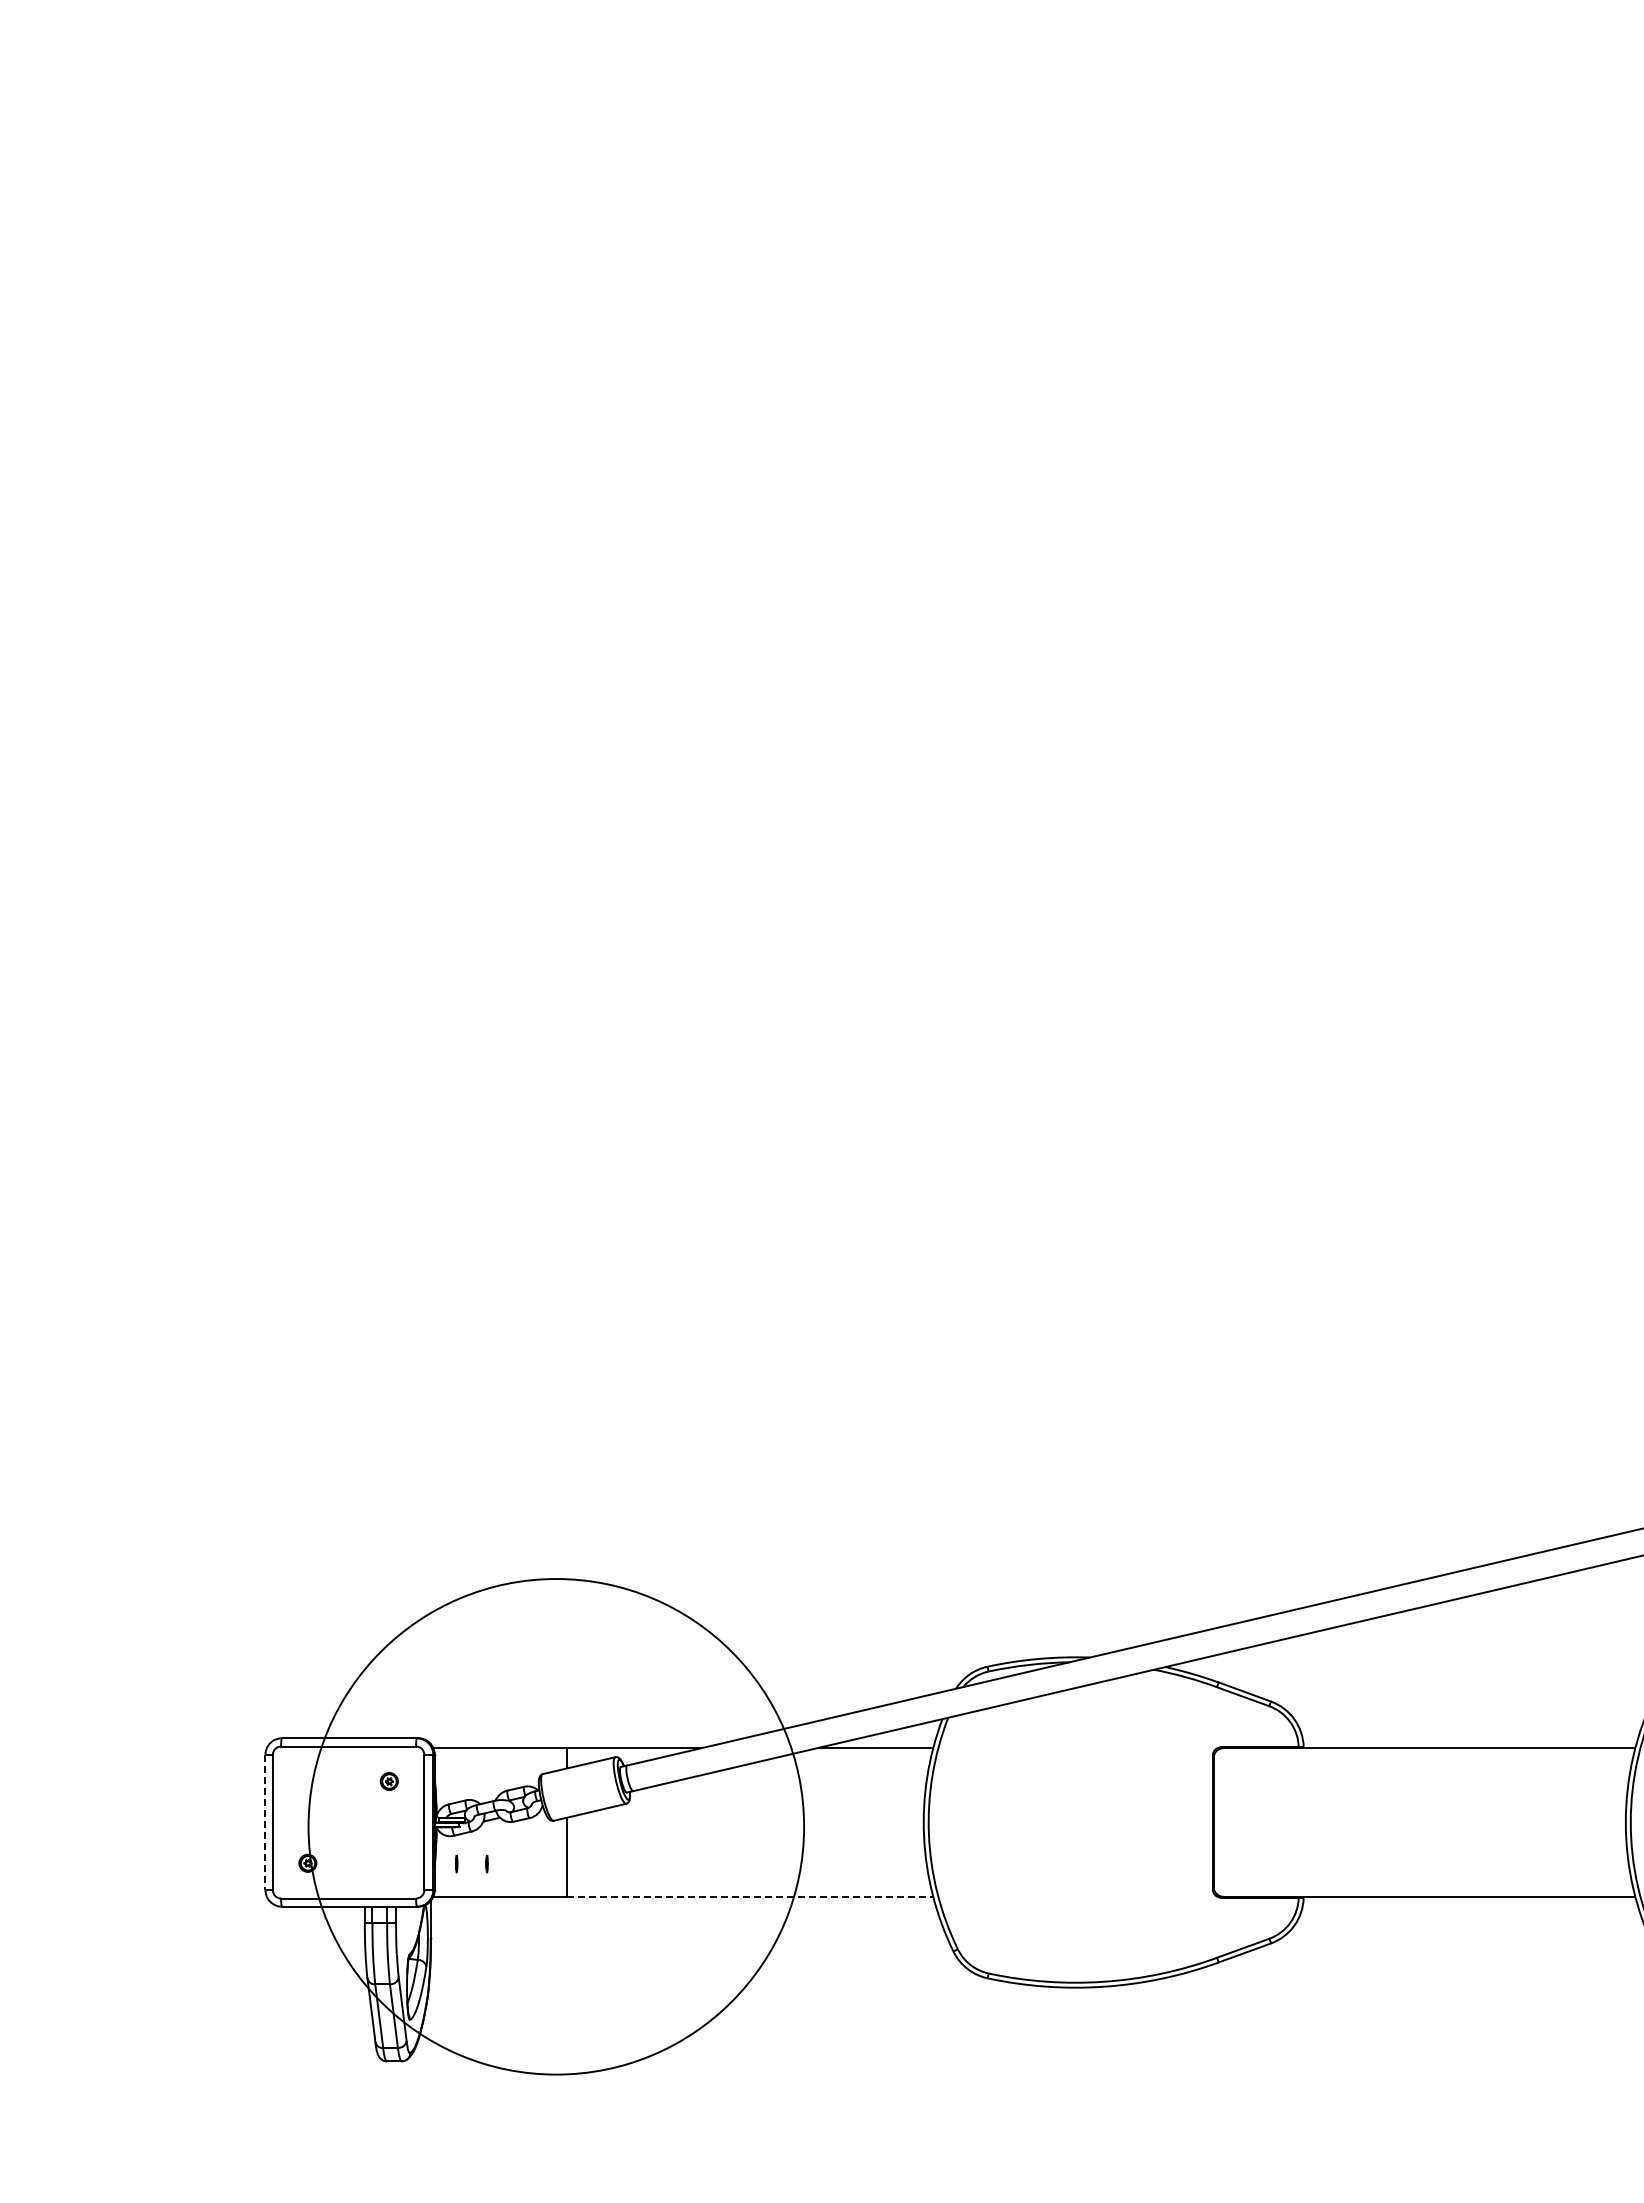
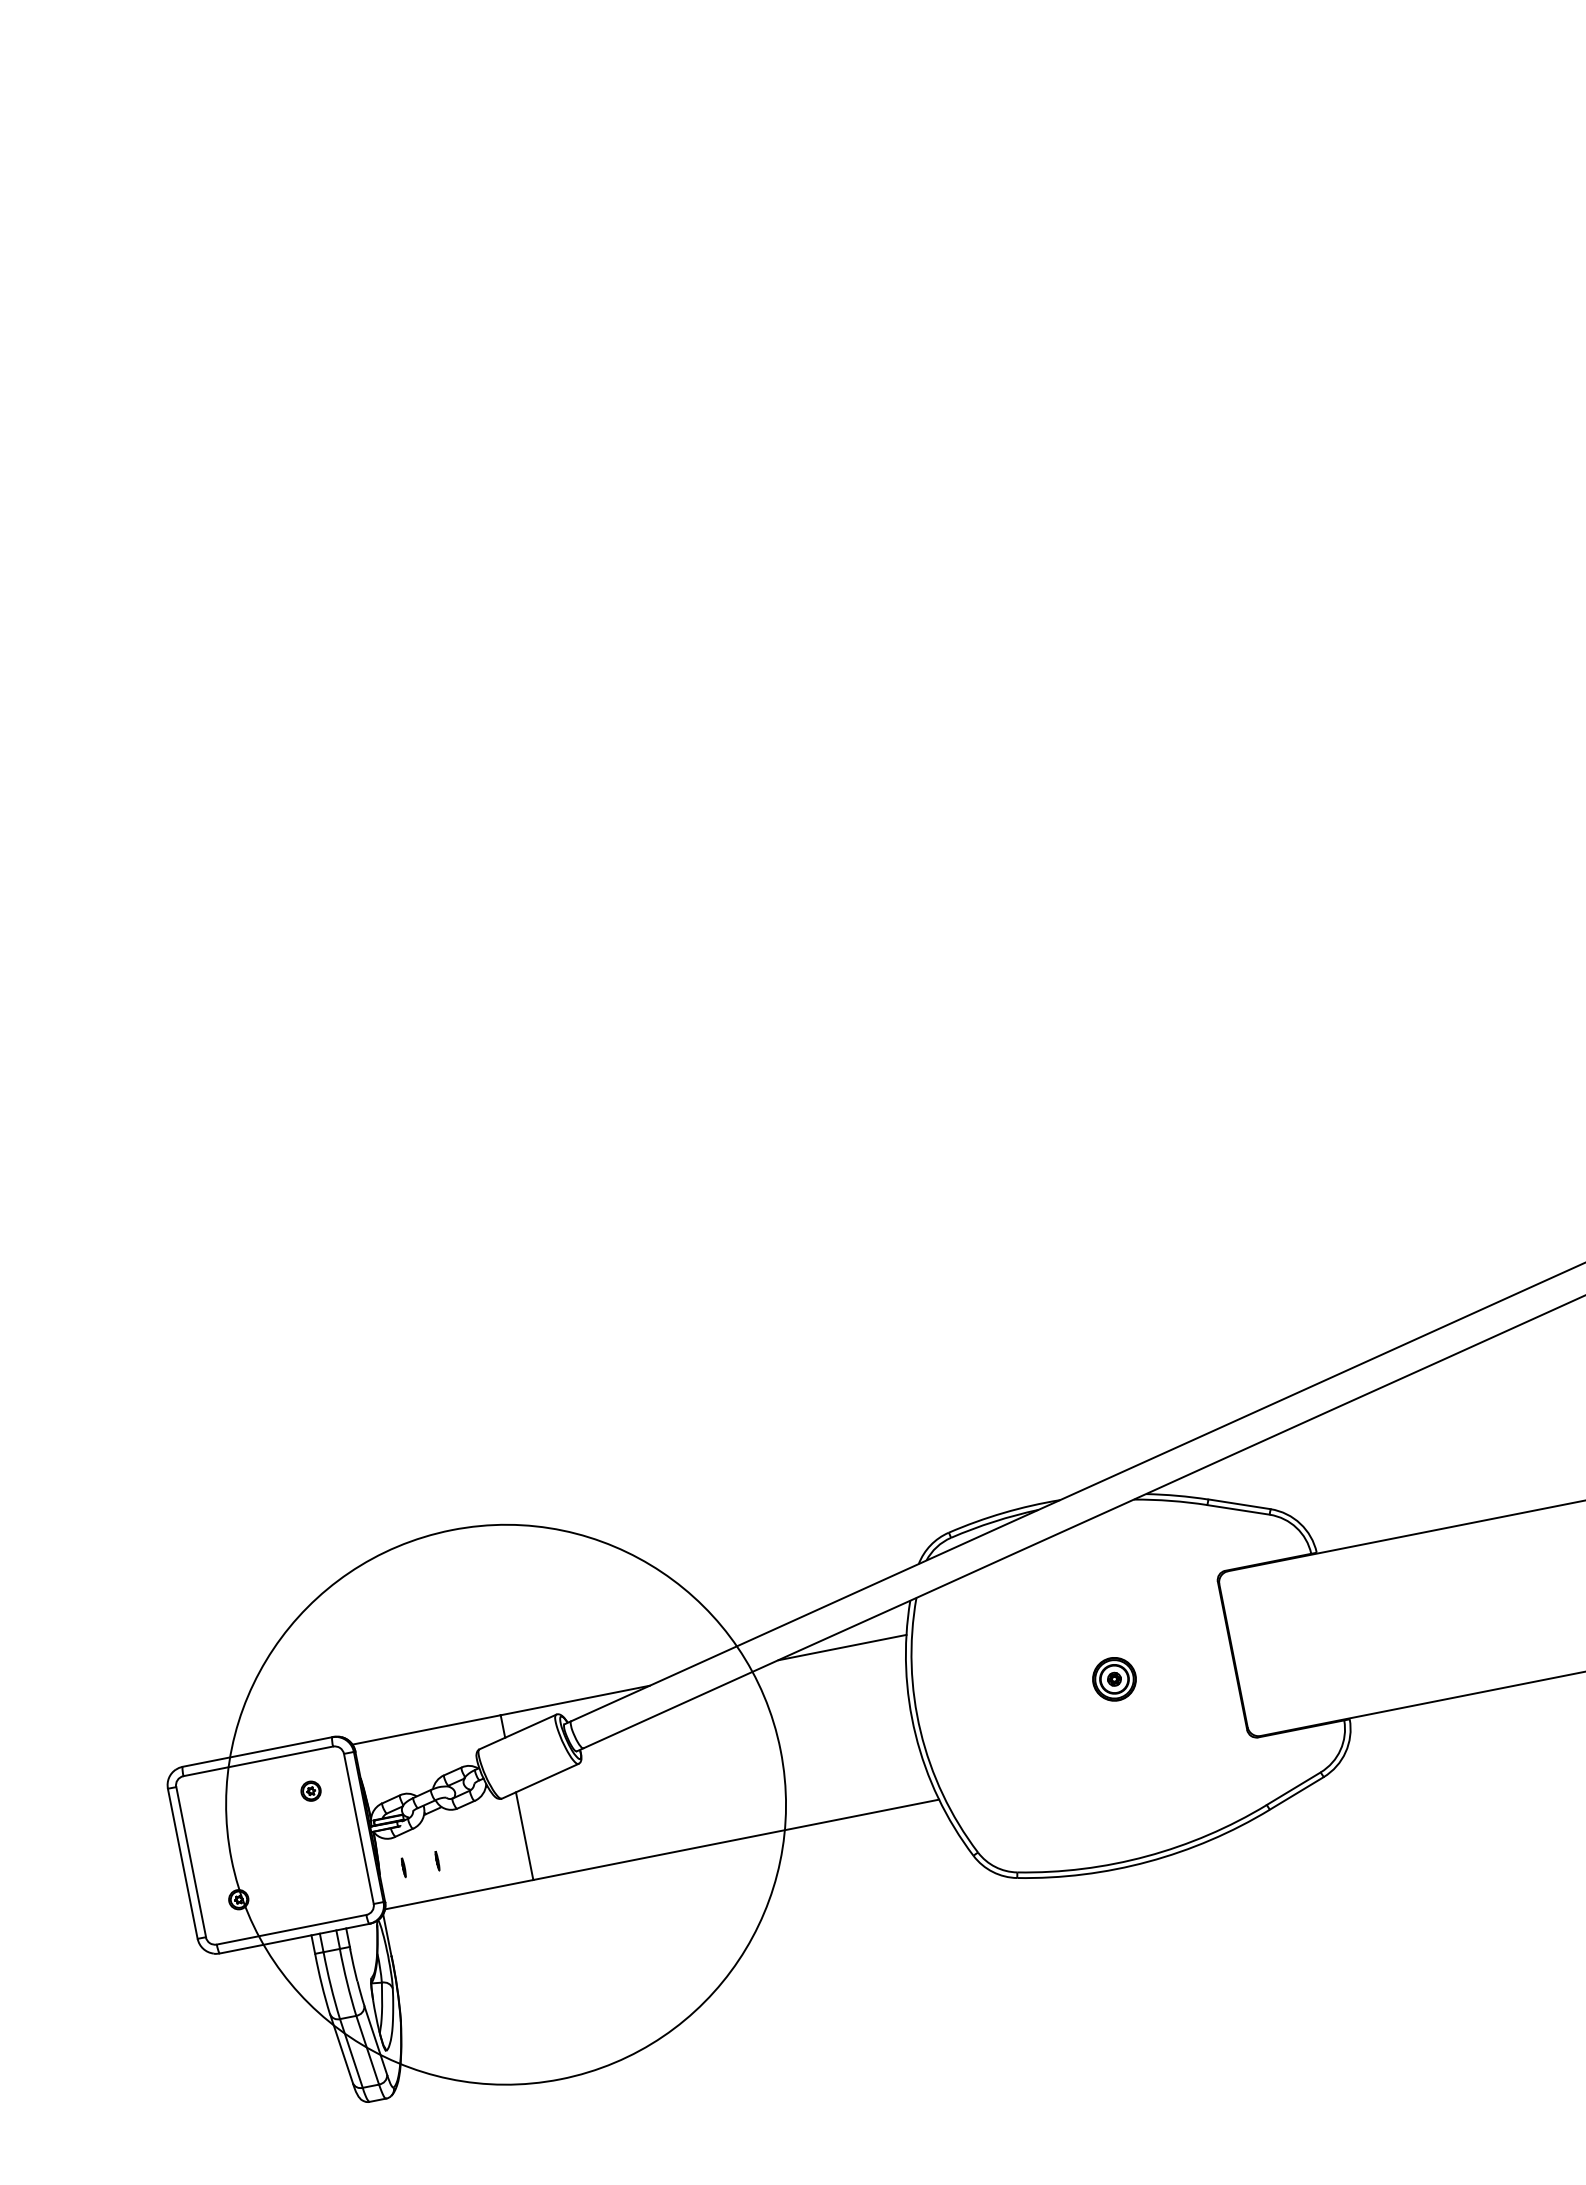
line: (265, 1822) -> (182, 1863), dashed -> solid
part: (1106, 1822) -> (1114, 1679), added
line: (750, 1896) -> (736, 1839), dashed -> solid

